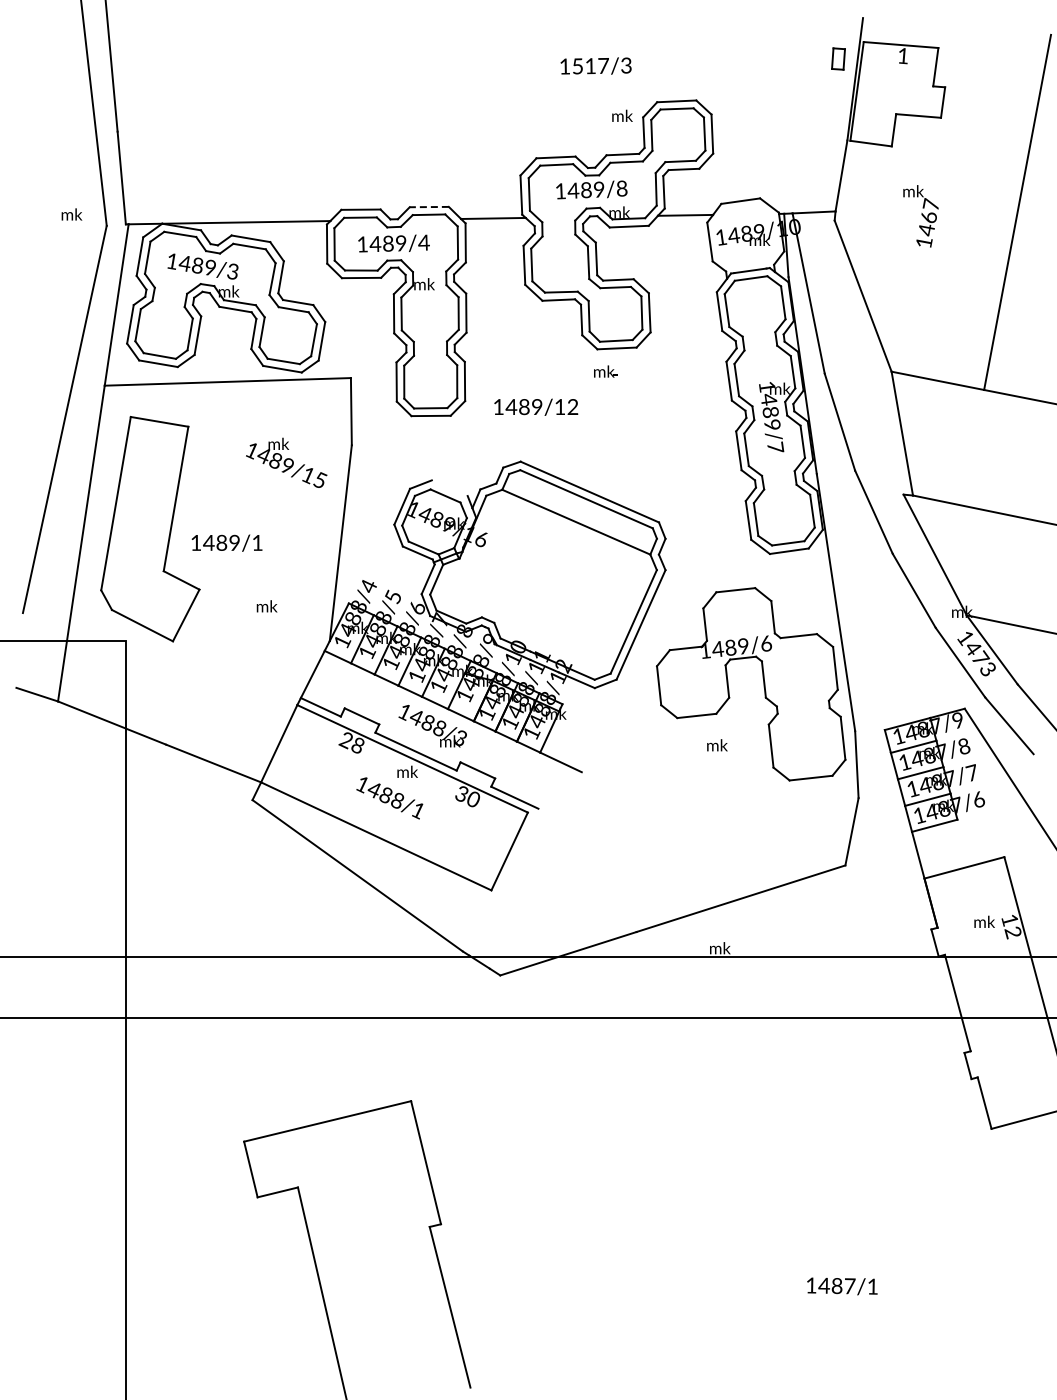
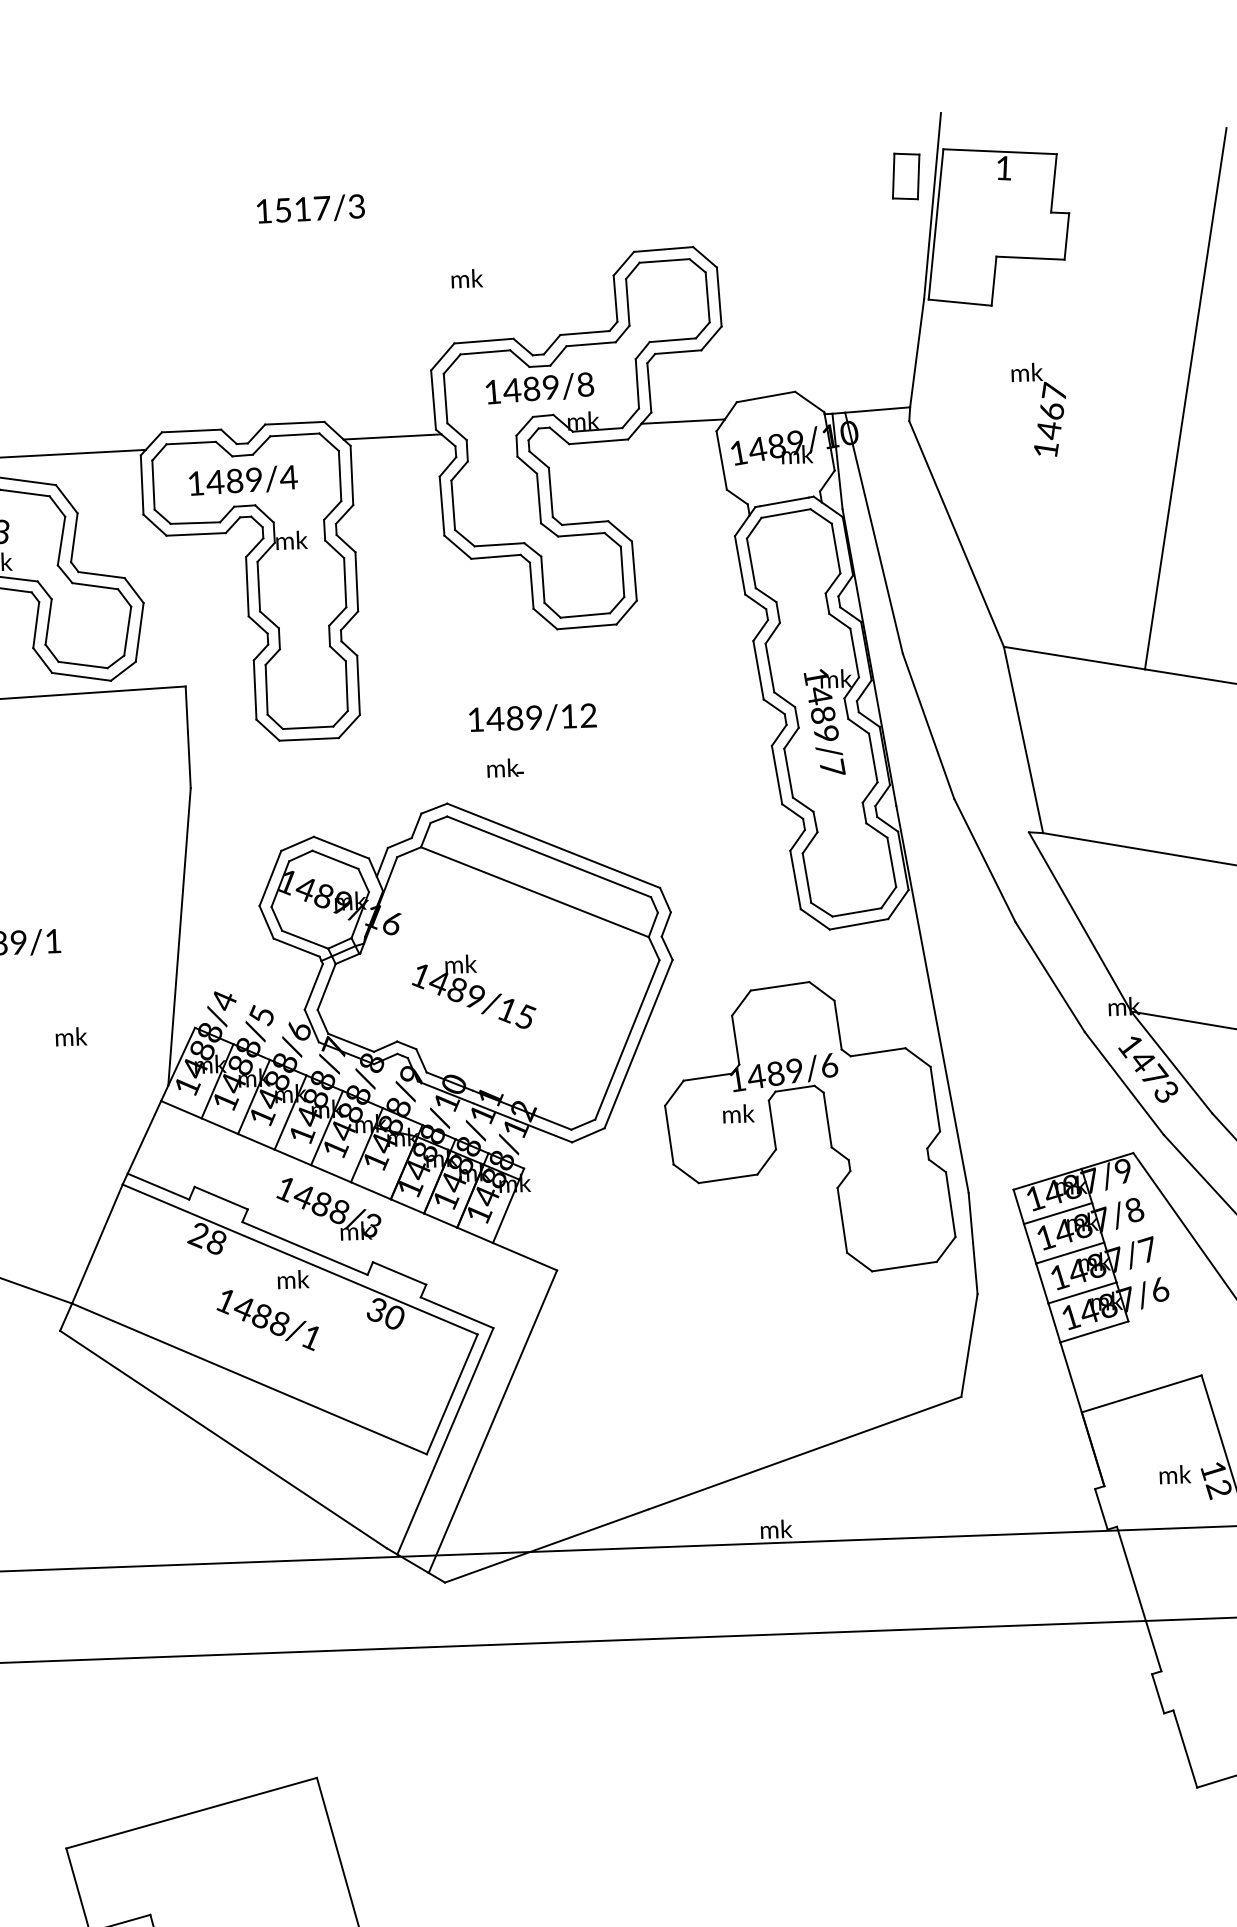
part: (838, 58) -> (906, 175), size x1.43
text: (595, 65) -> (309, 208), moved
text: (622, 115) -> (467, 278), moved
line: (429, 207) -> (295, 423), dashed -> solid
text: (605, 371) -> (504, 767), moved
text: (536, 406) -> (533, 716), moved
text: (286, 462) -> (473, 991), moved
line: (449, 488) -> (341, 848), added
text: (717, 745) -> (738, 1114), moved
line: (535, 870) -> (492, 1421), added
line: (503, 881) -> (444, 1440), added

